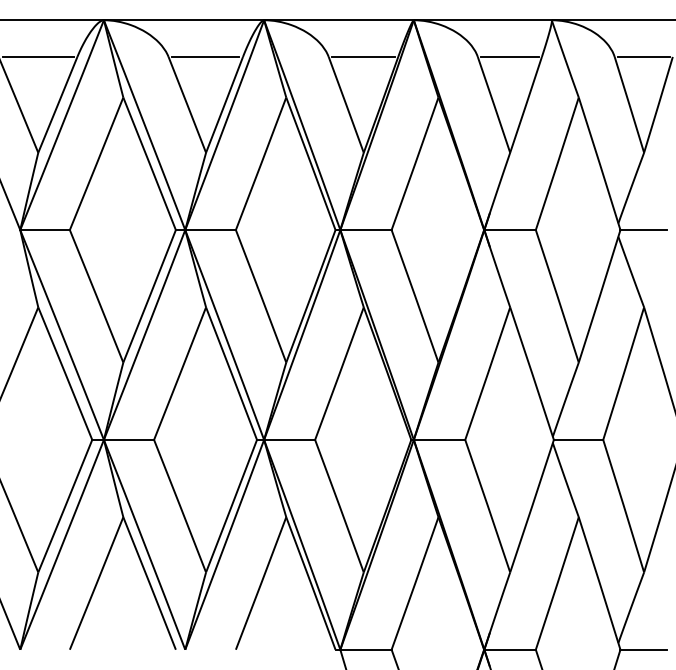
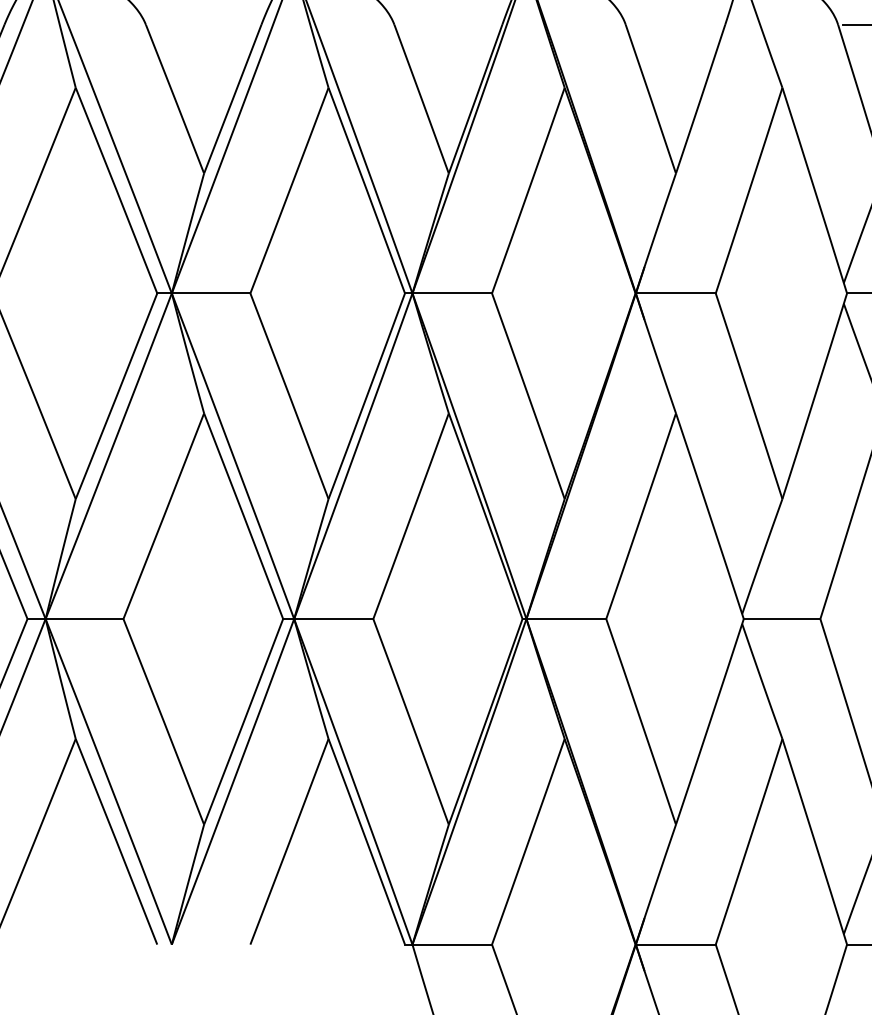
line: (205, 56) -> (203, 24), removed
line: (363, 56) -> (448, 24), removed
line: (509, 56) -> (674, 24), removed

